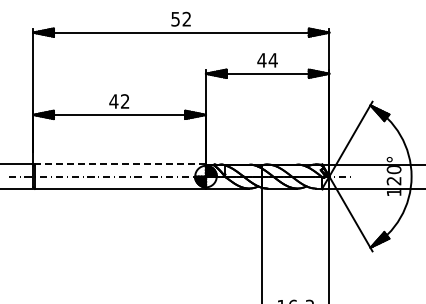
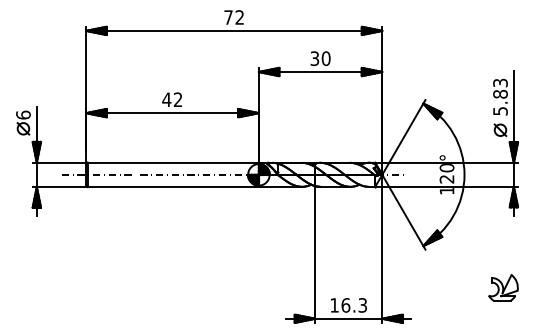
text: (175, 19) -> (228, 17), 52 -> 72
text: (267, 60) -> (320, 58), 44 -> 30
line: (120, 164) -> (173, 162), dashed -> solid

